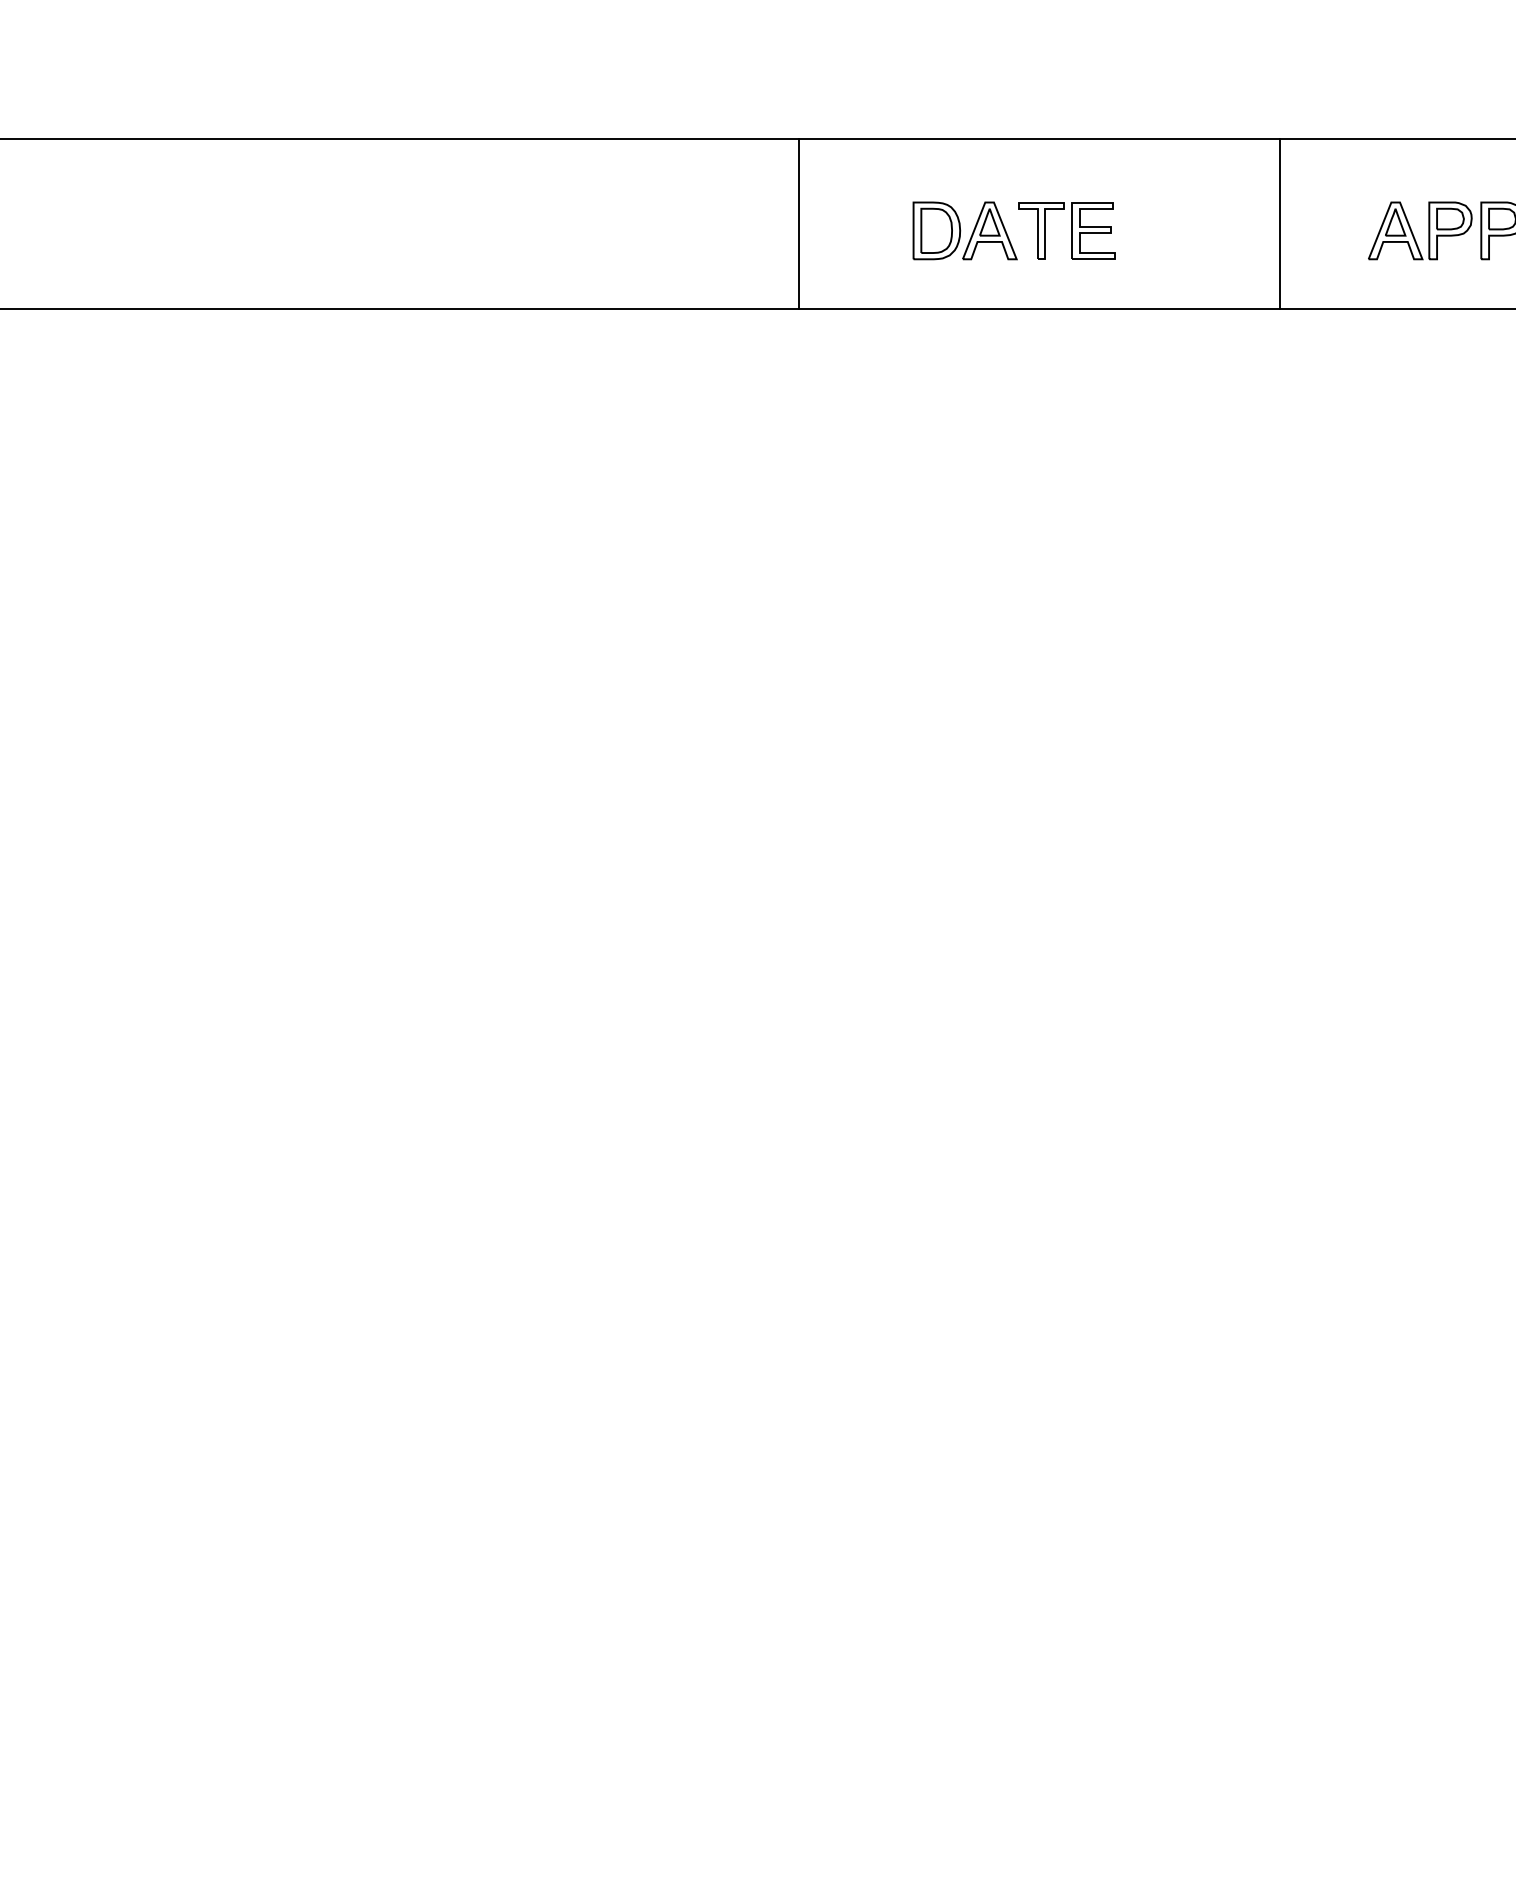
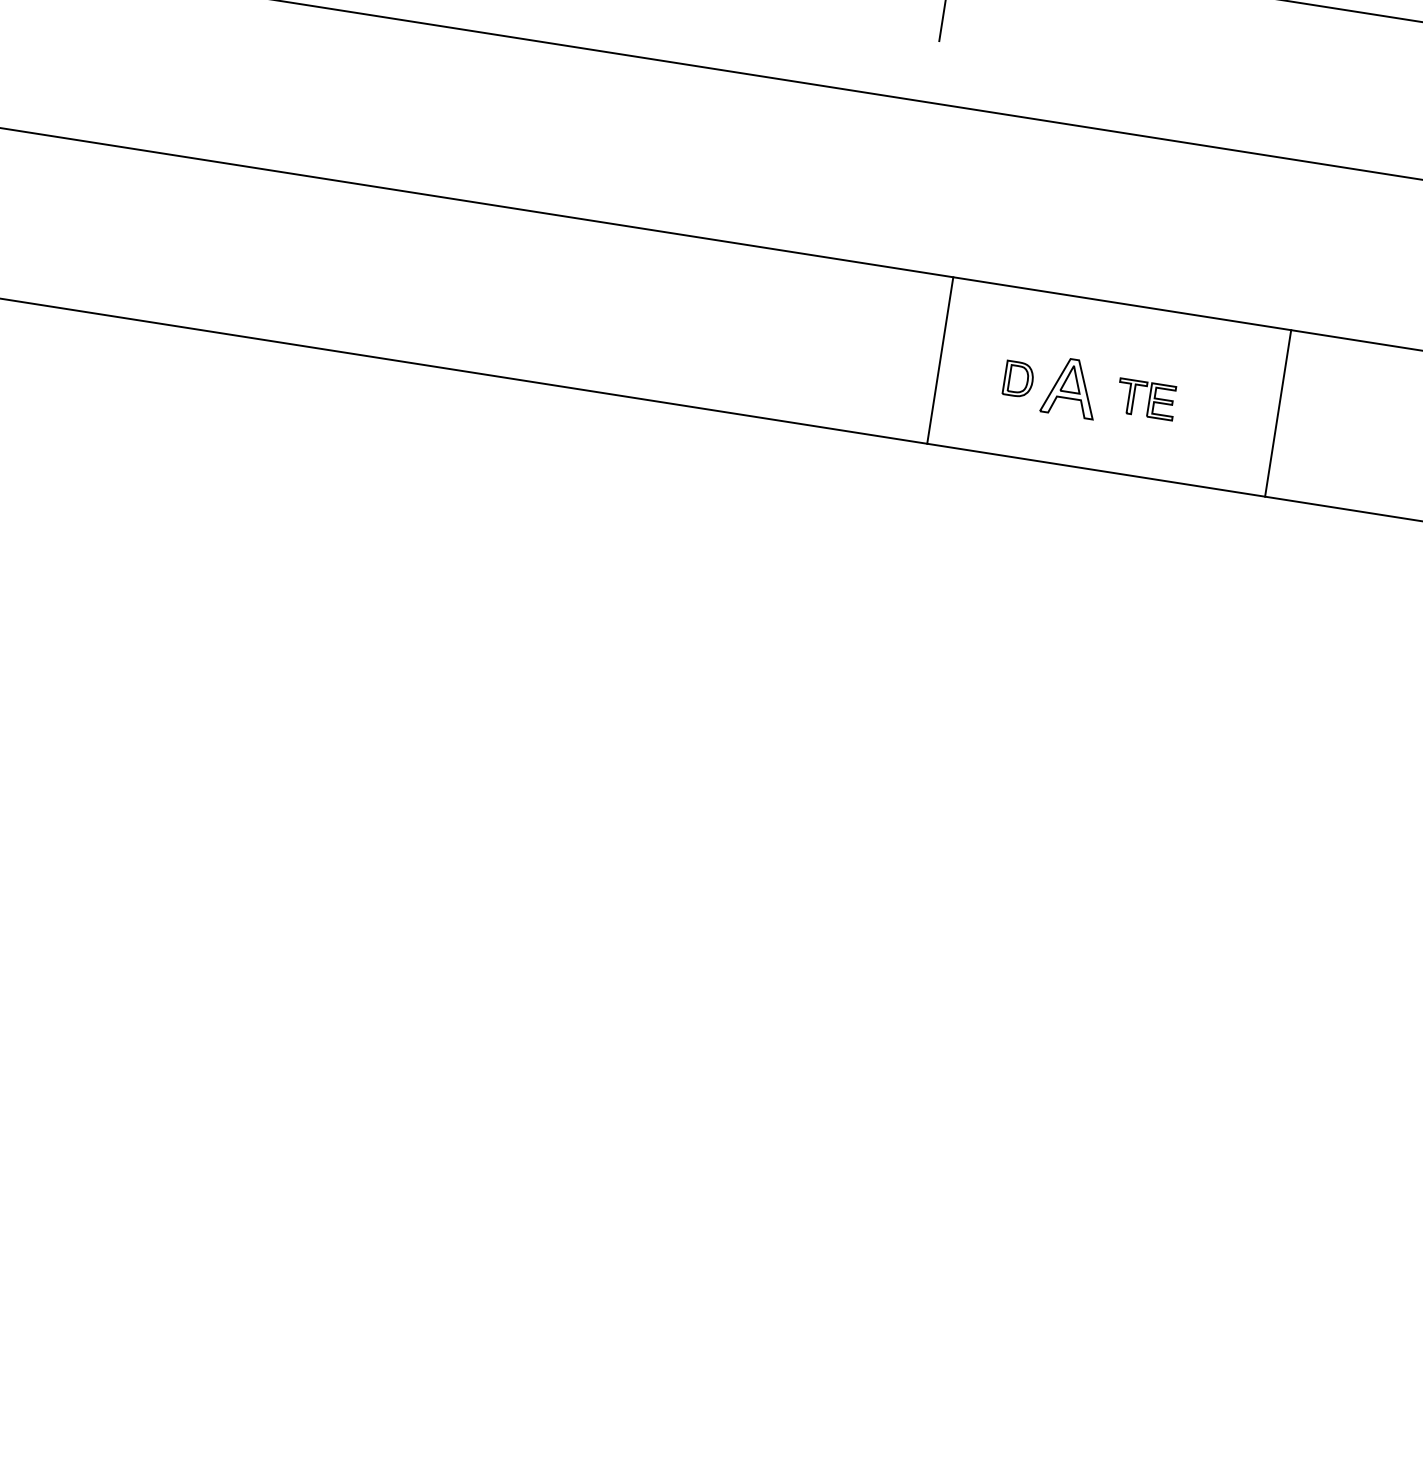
line: (798, 224) -> (939, 360), moved
line: (1280, 224) -> (1278, 413), moved
part: (936, 230) -> (1018, 378), size x0.6
part: (1066, 230) -> (1146, 398), size x0.6

